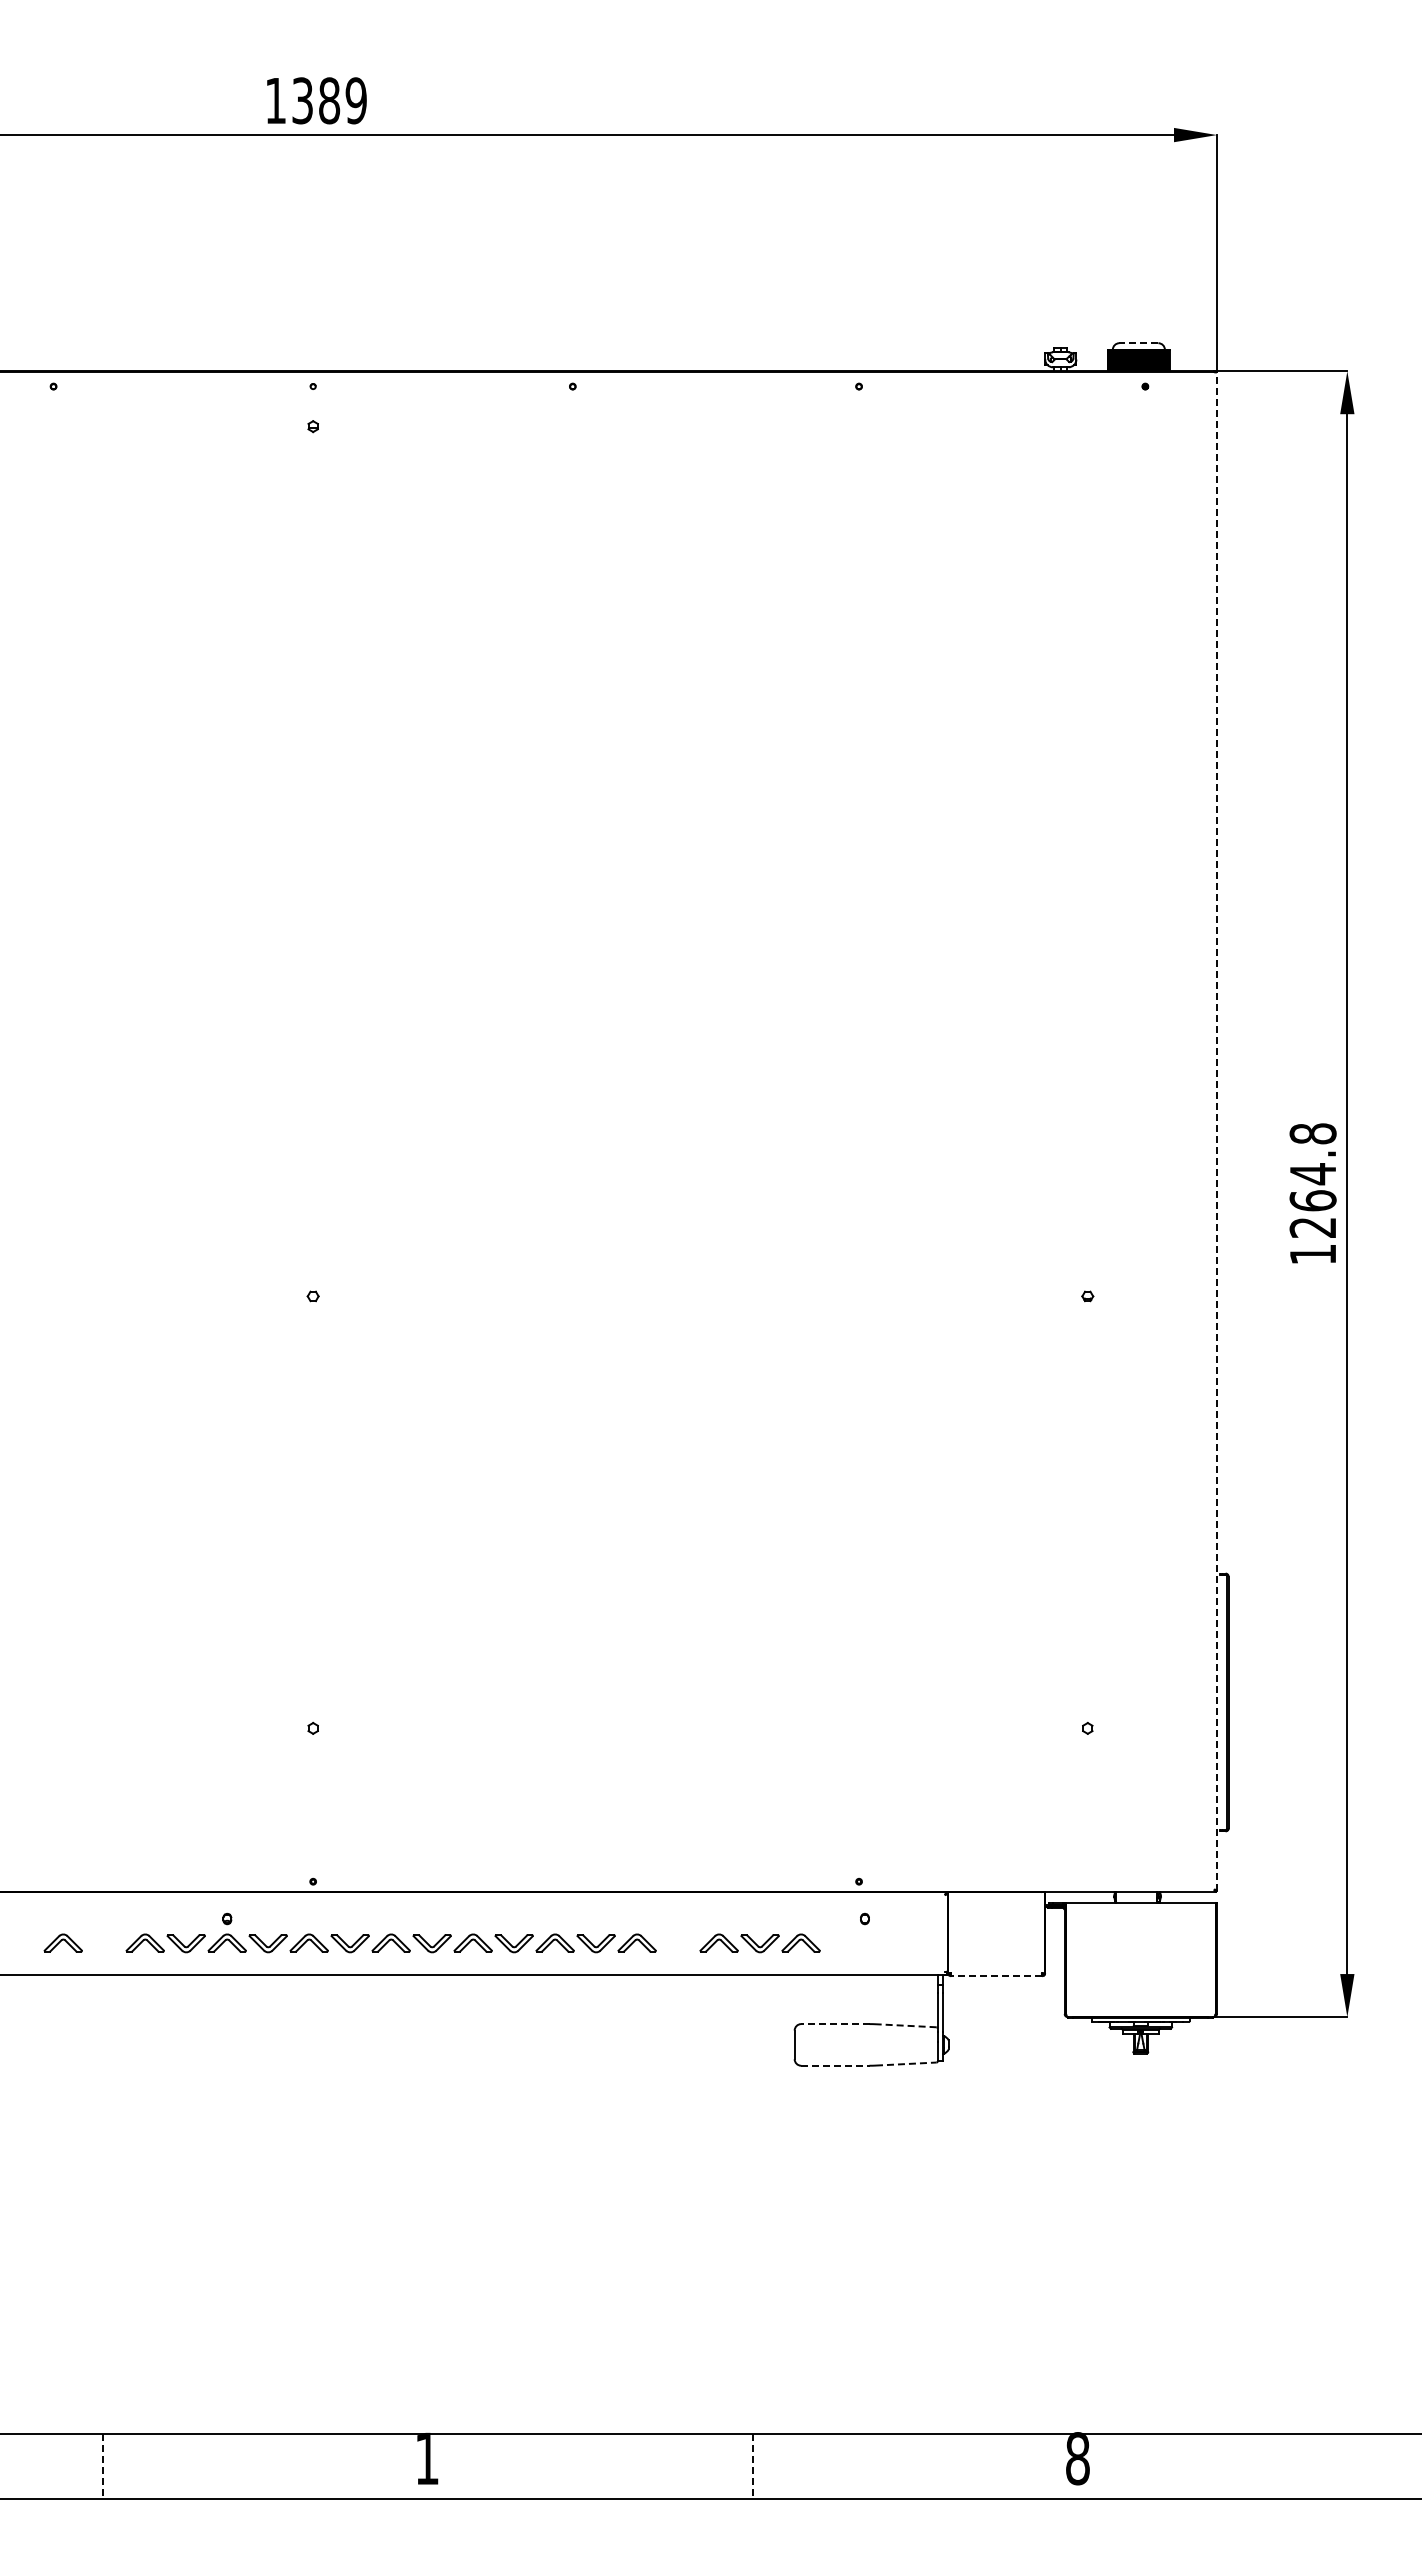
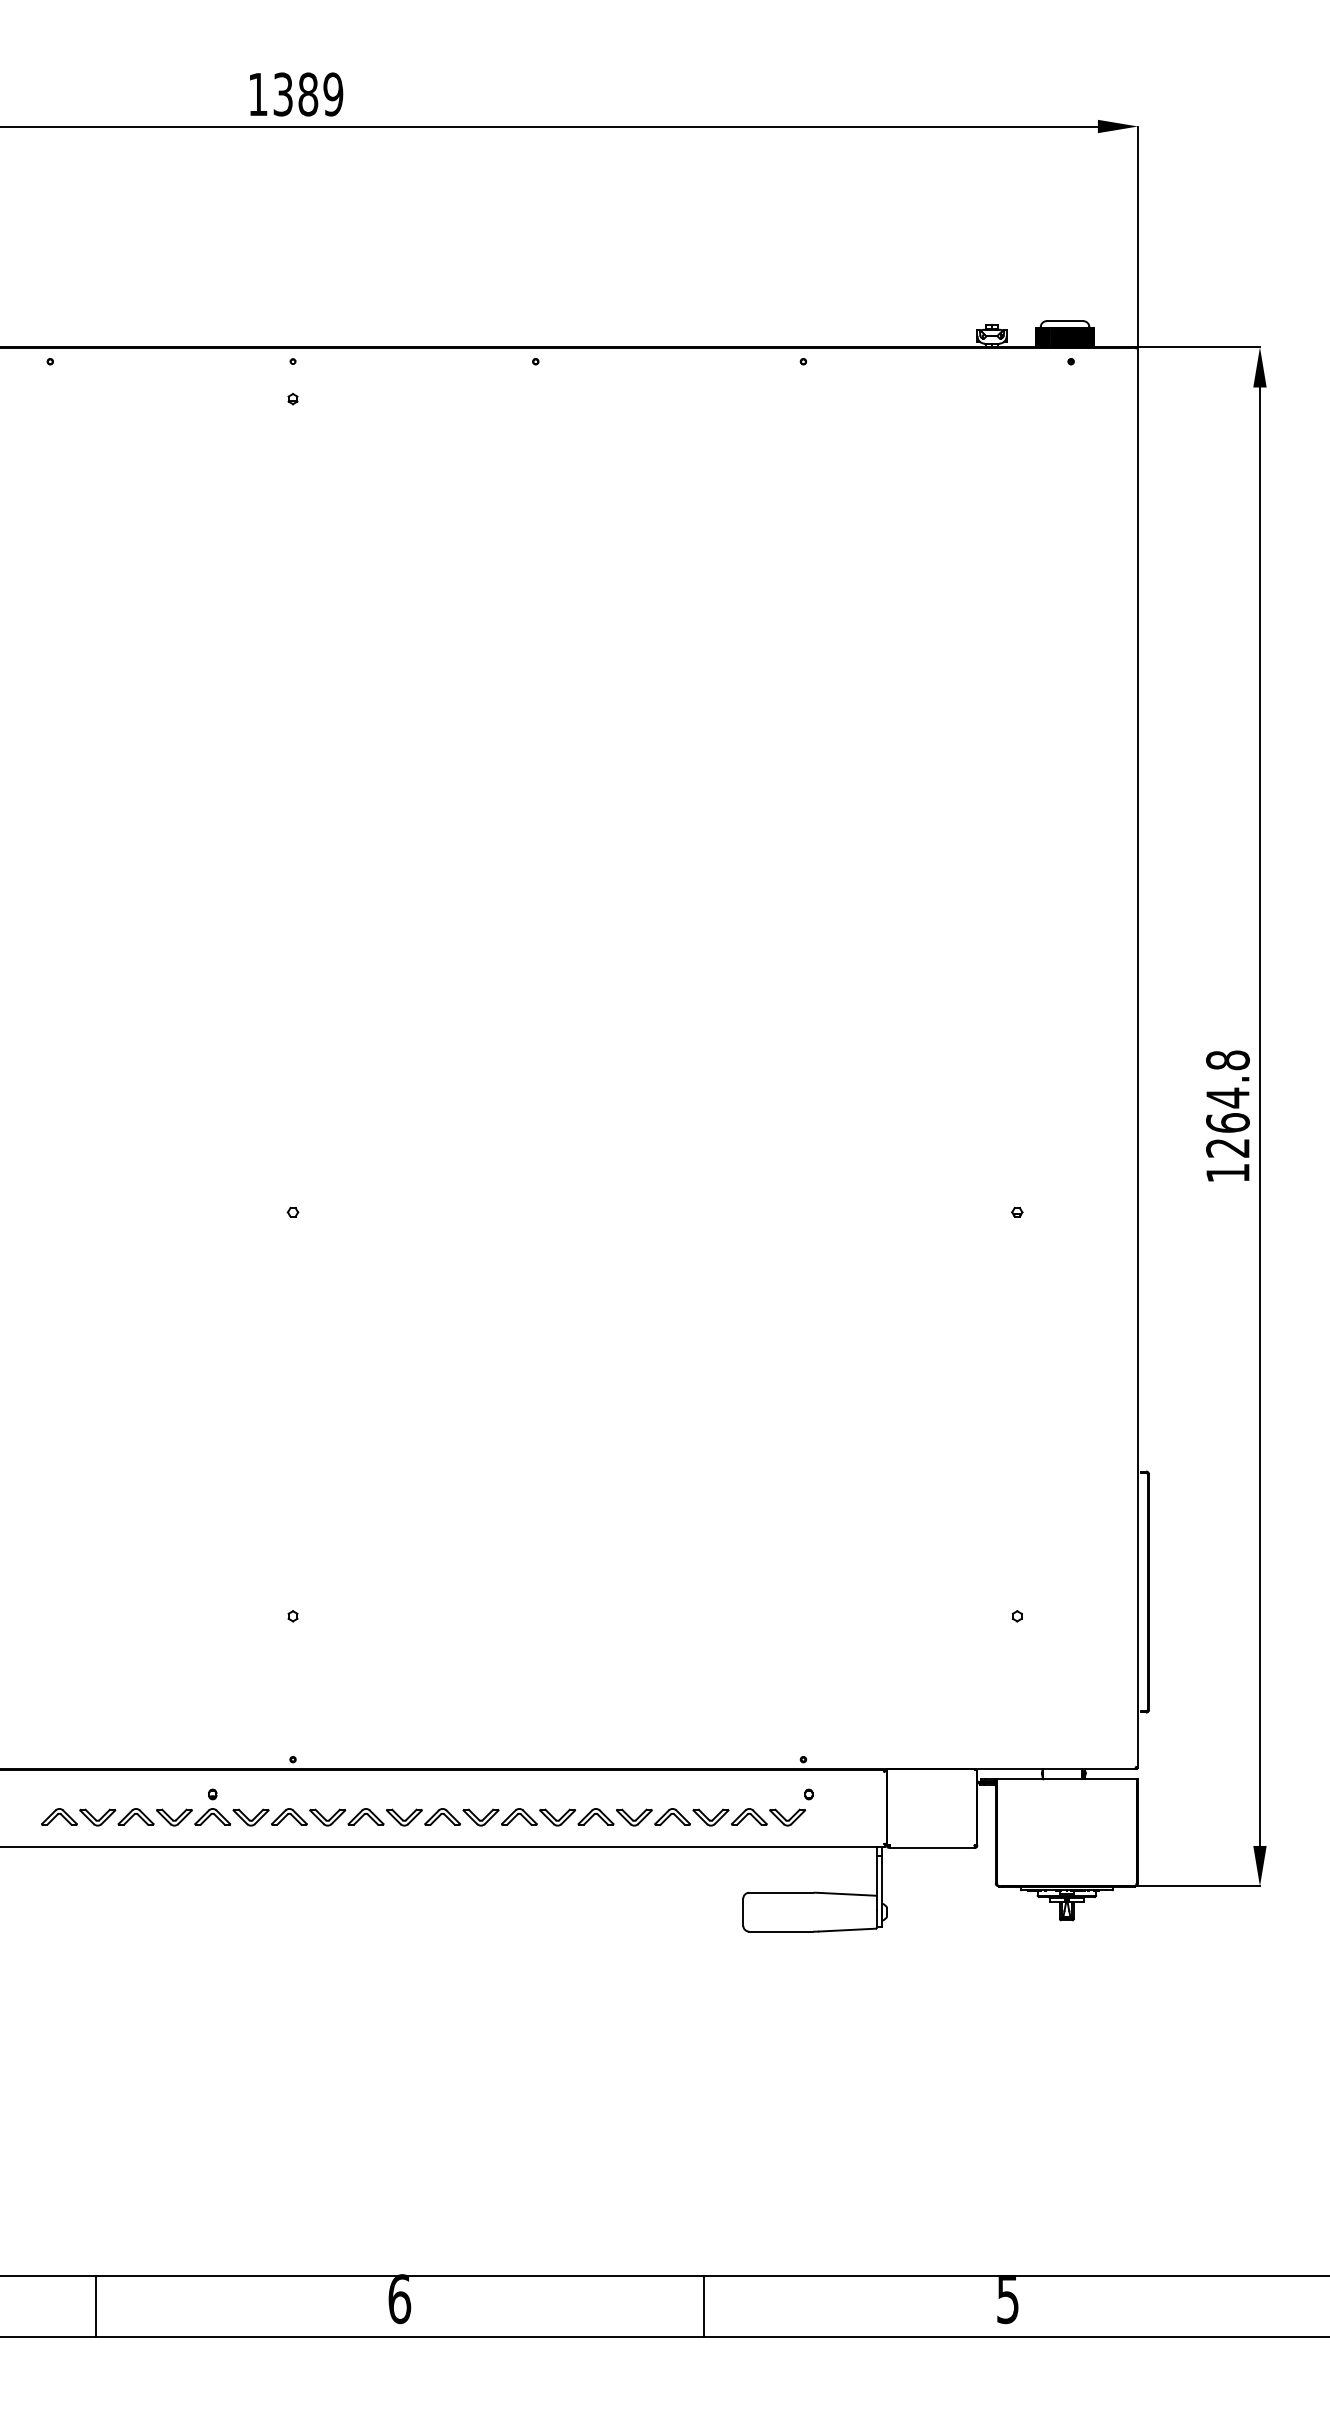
line: (1138, 343) -> (1064, 321), dashed -> solid
line: (1216, 1131) -> (1137, 1058), dashed -> solid
part: (103, 1943) -> (96, 1817), added
part: (677, 1943) -> (633, 1817), added
part: (841, 1943) -> (787, 1817), added
line: (996, 1976) -> (931, 1848), dashed -> solid
line: (834, 2024) -> (780, 1893), dashed -> solid
line: (905, 2025) -> (846, 1894), dashed -> solid
line: (906, 2064) -> (847, 1930), dashed -> solid
line: (835, 2065) -> (781, 1931), dashed -> solid
text: (427, 2458) -> (399, 2298), 1 -> 6
text: (1077, 2458) -> (1007, 2298), 8 -> 5
line: (102, 2466) -> (96, 2306), dashed -> solid
line: (753, 2466) -> (704, 2306), dashed -> solid

